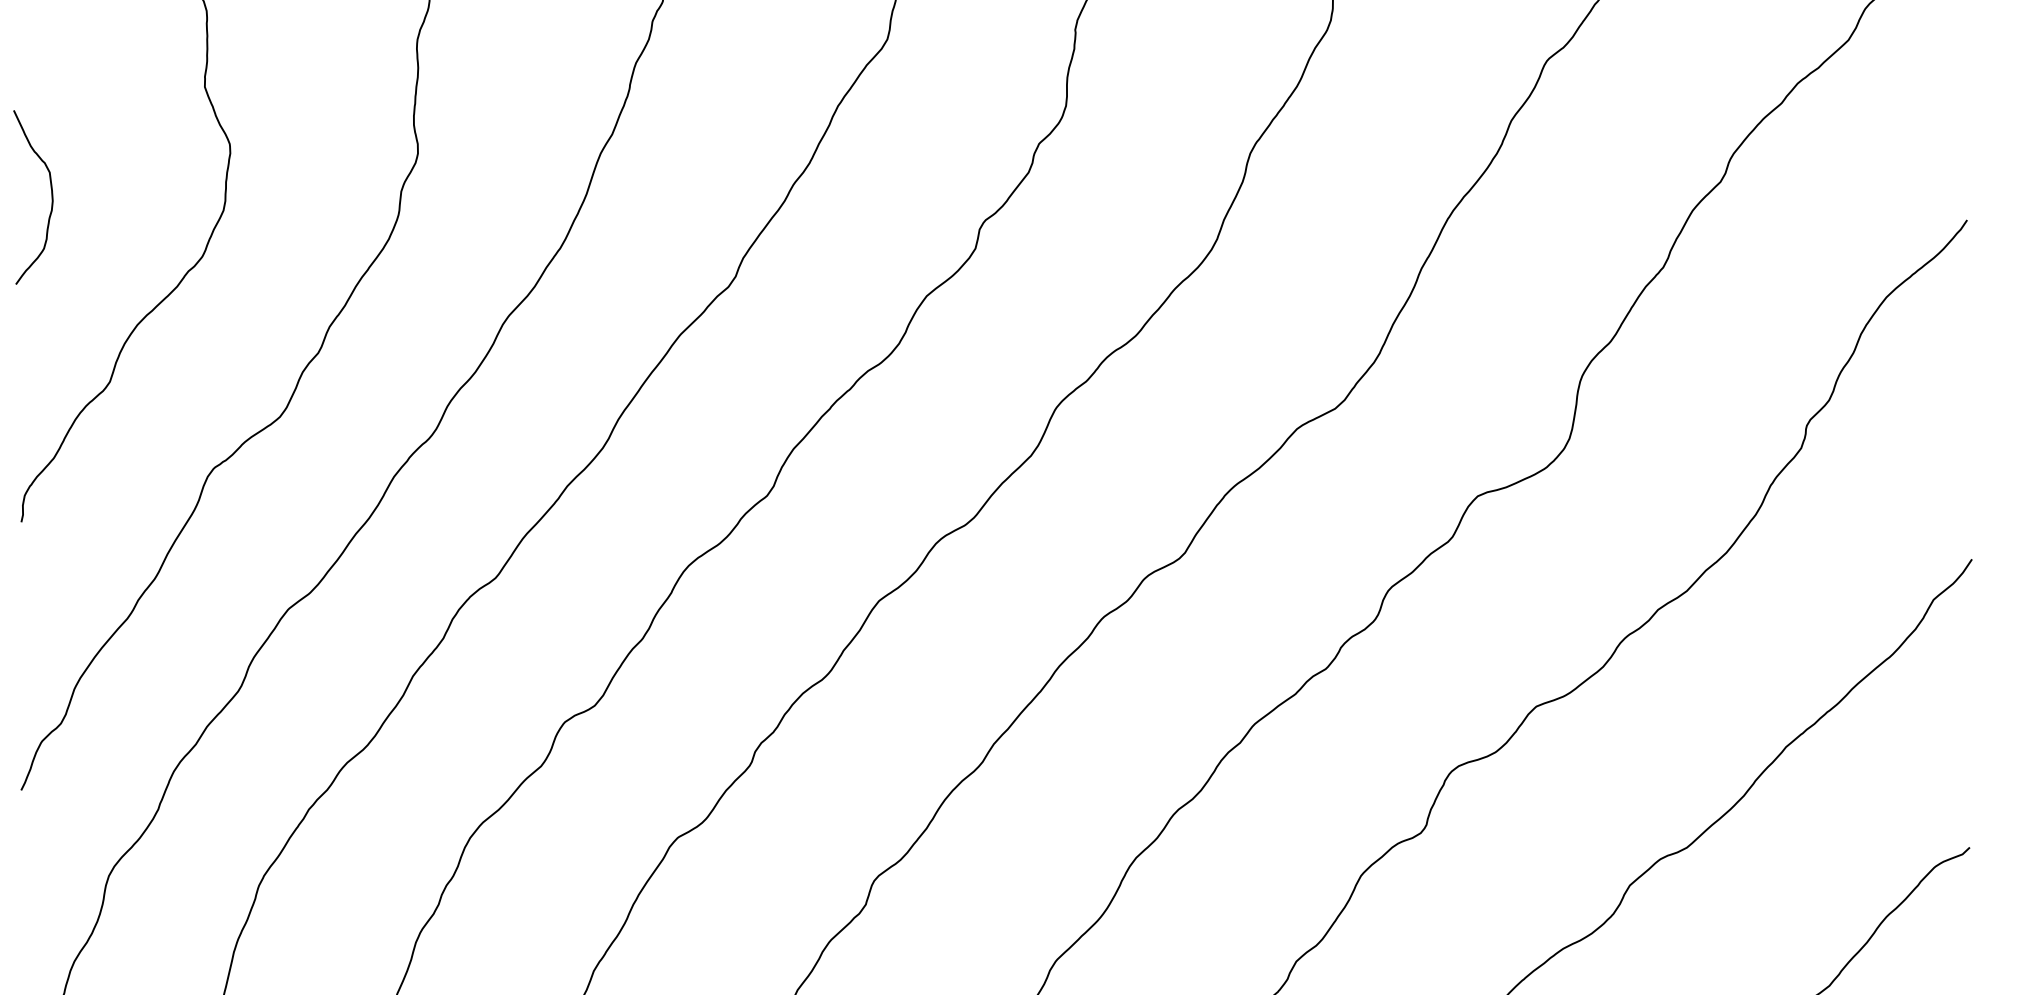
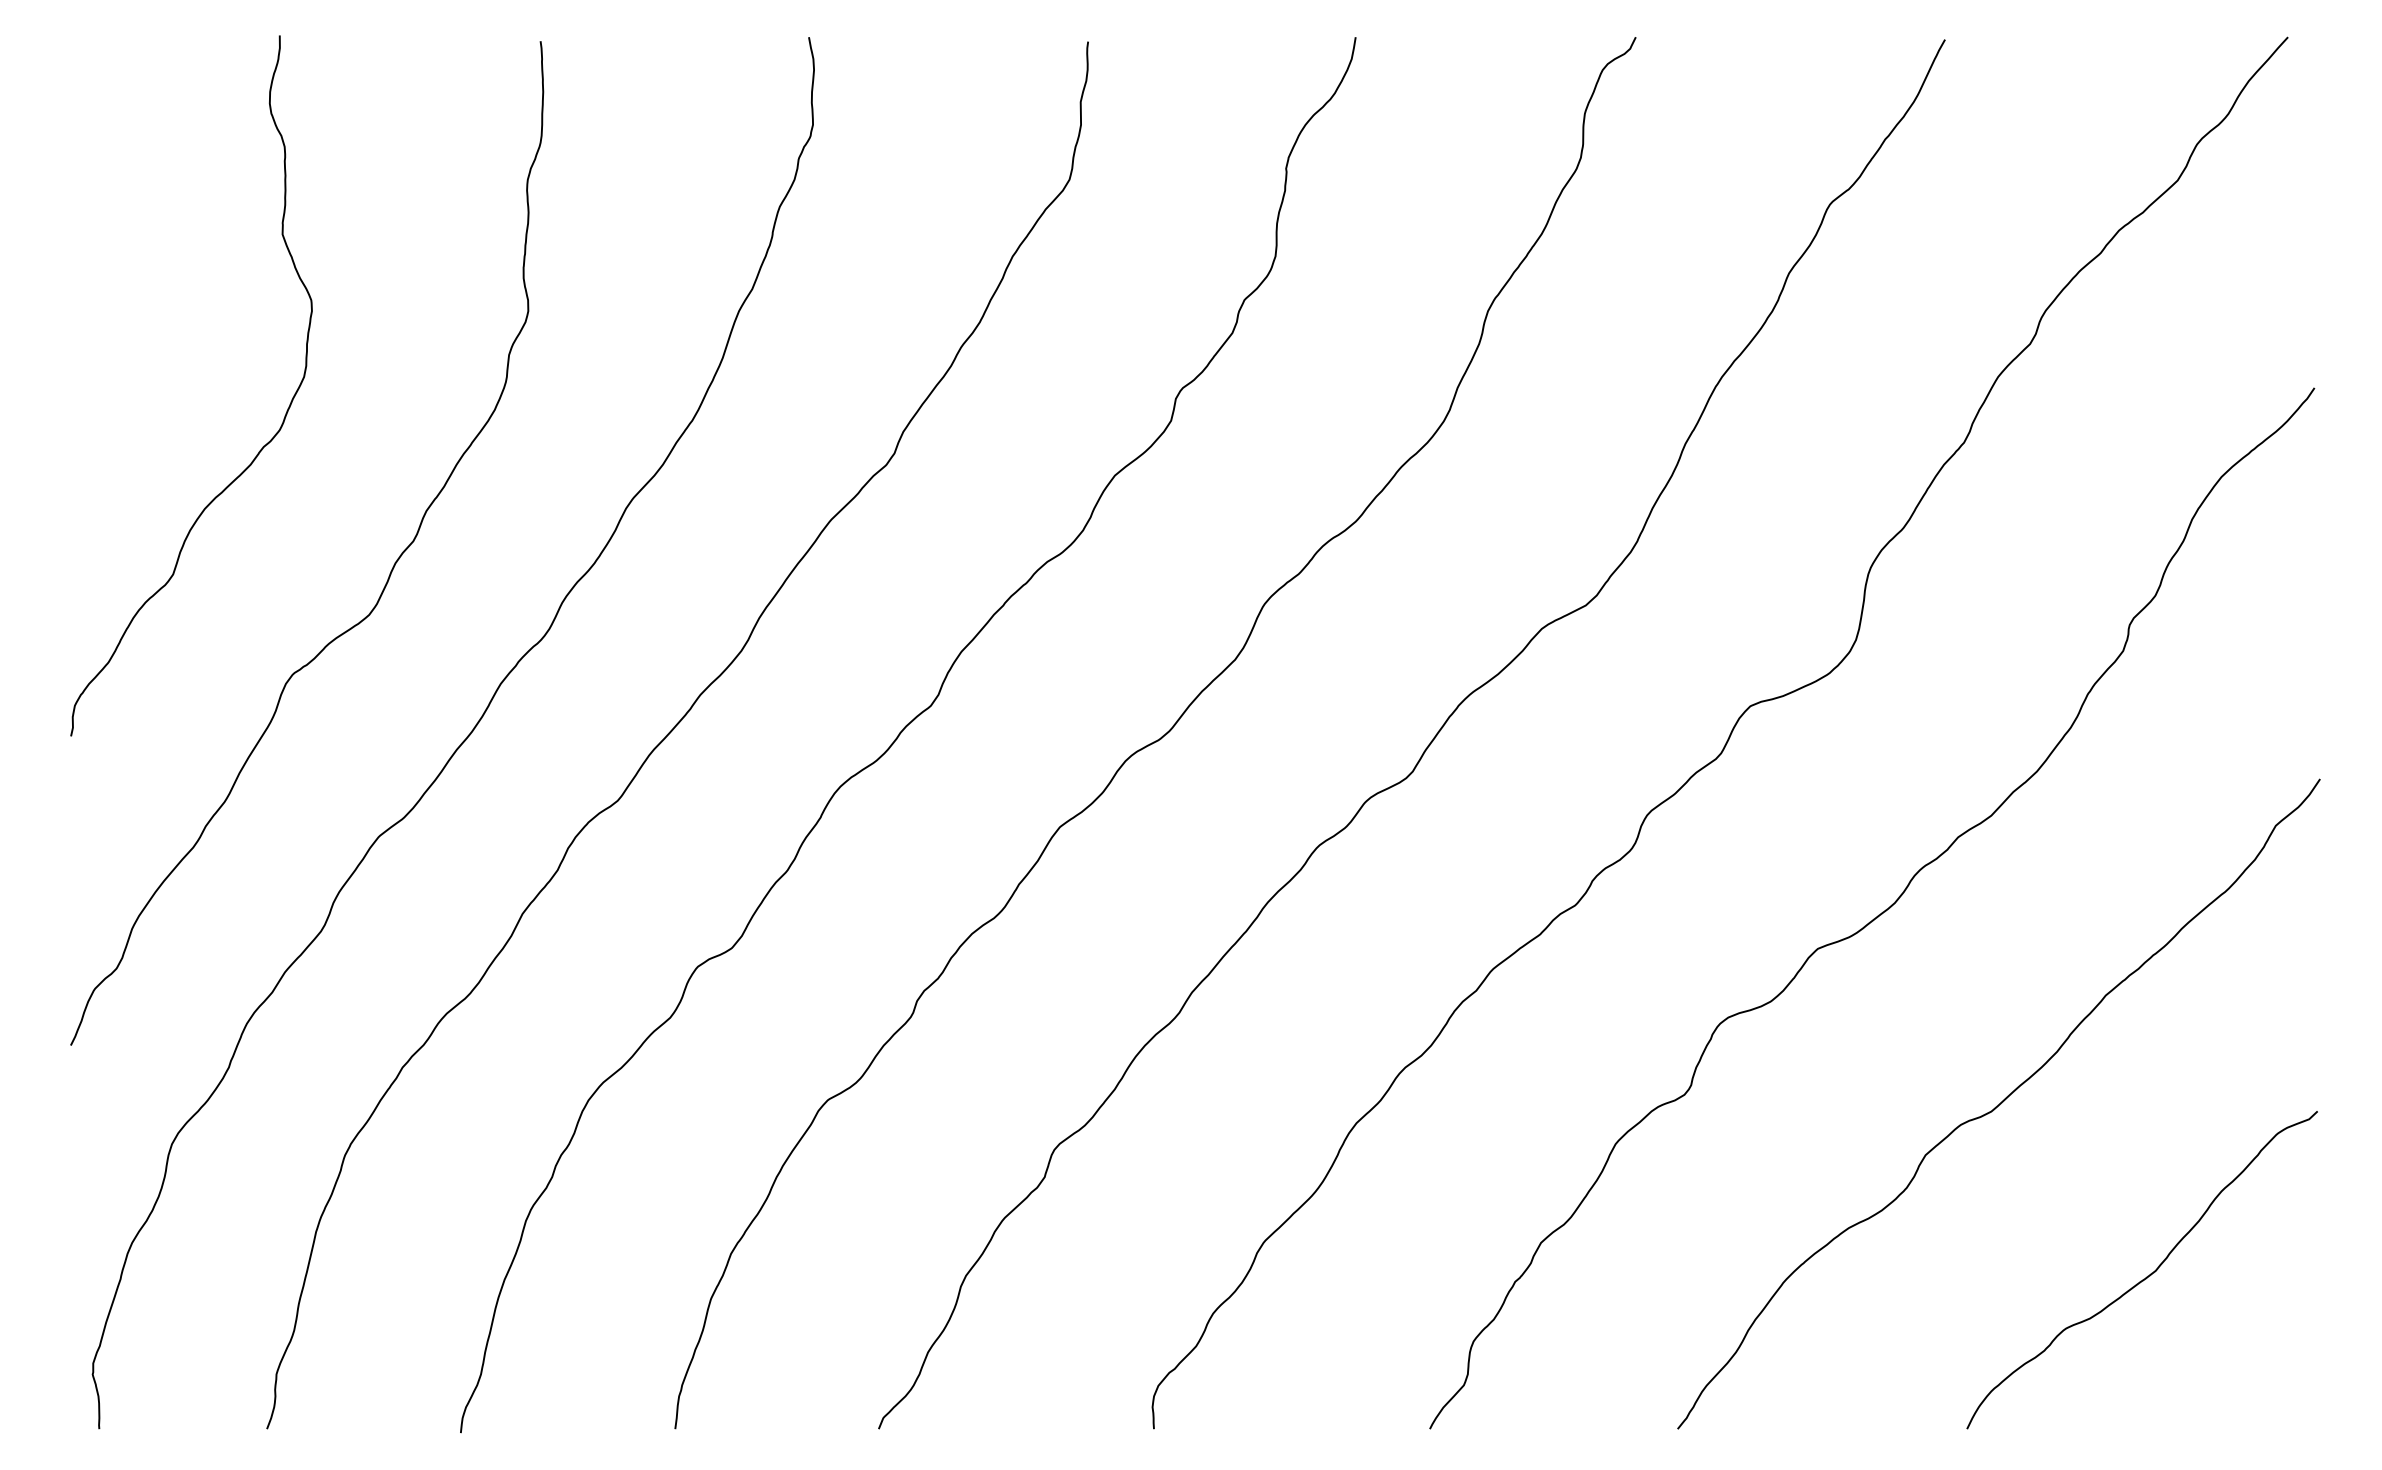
curve: (51, 196) -> (105, 360), removed

